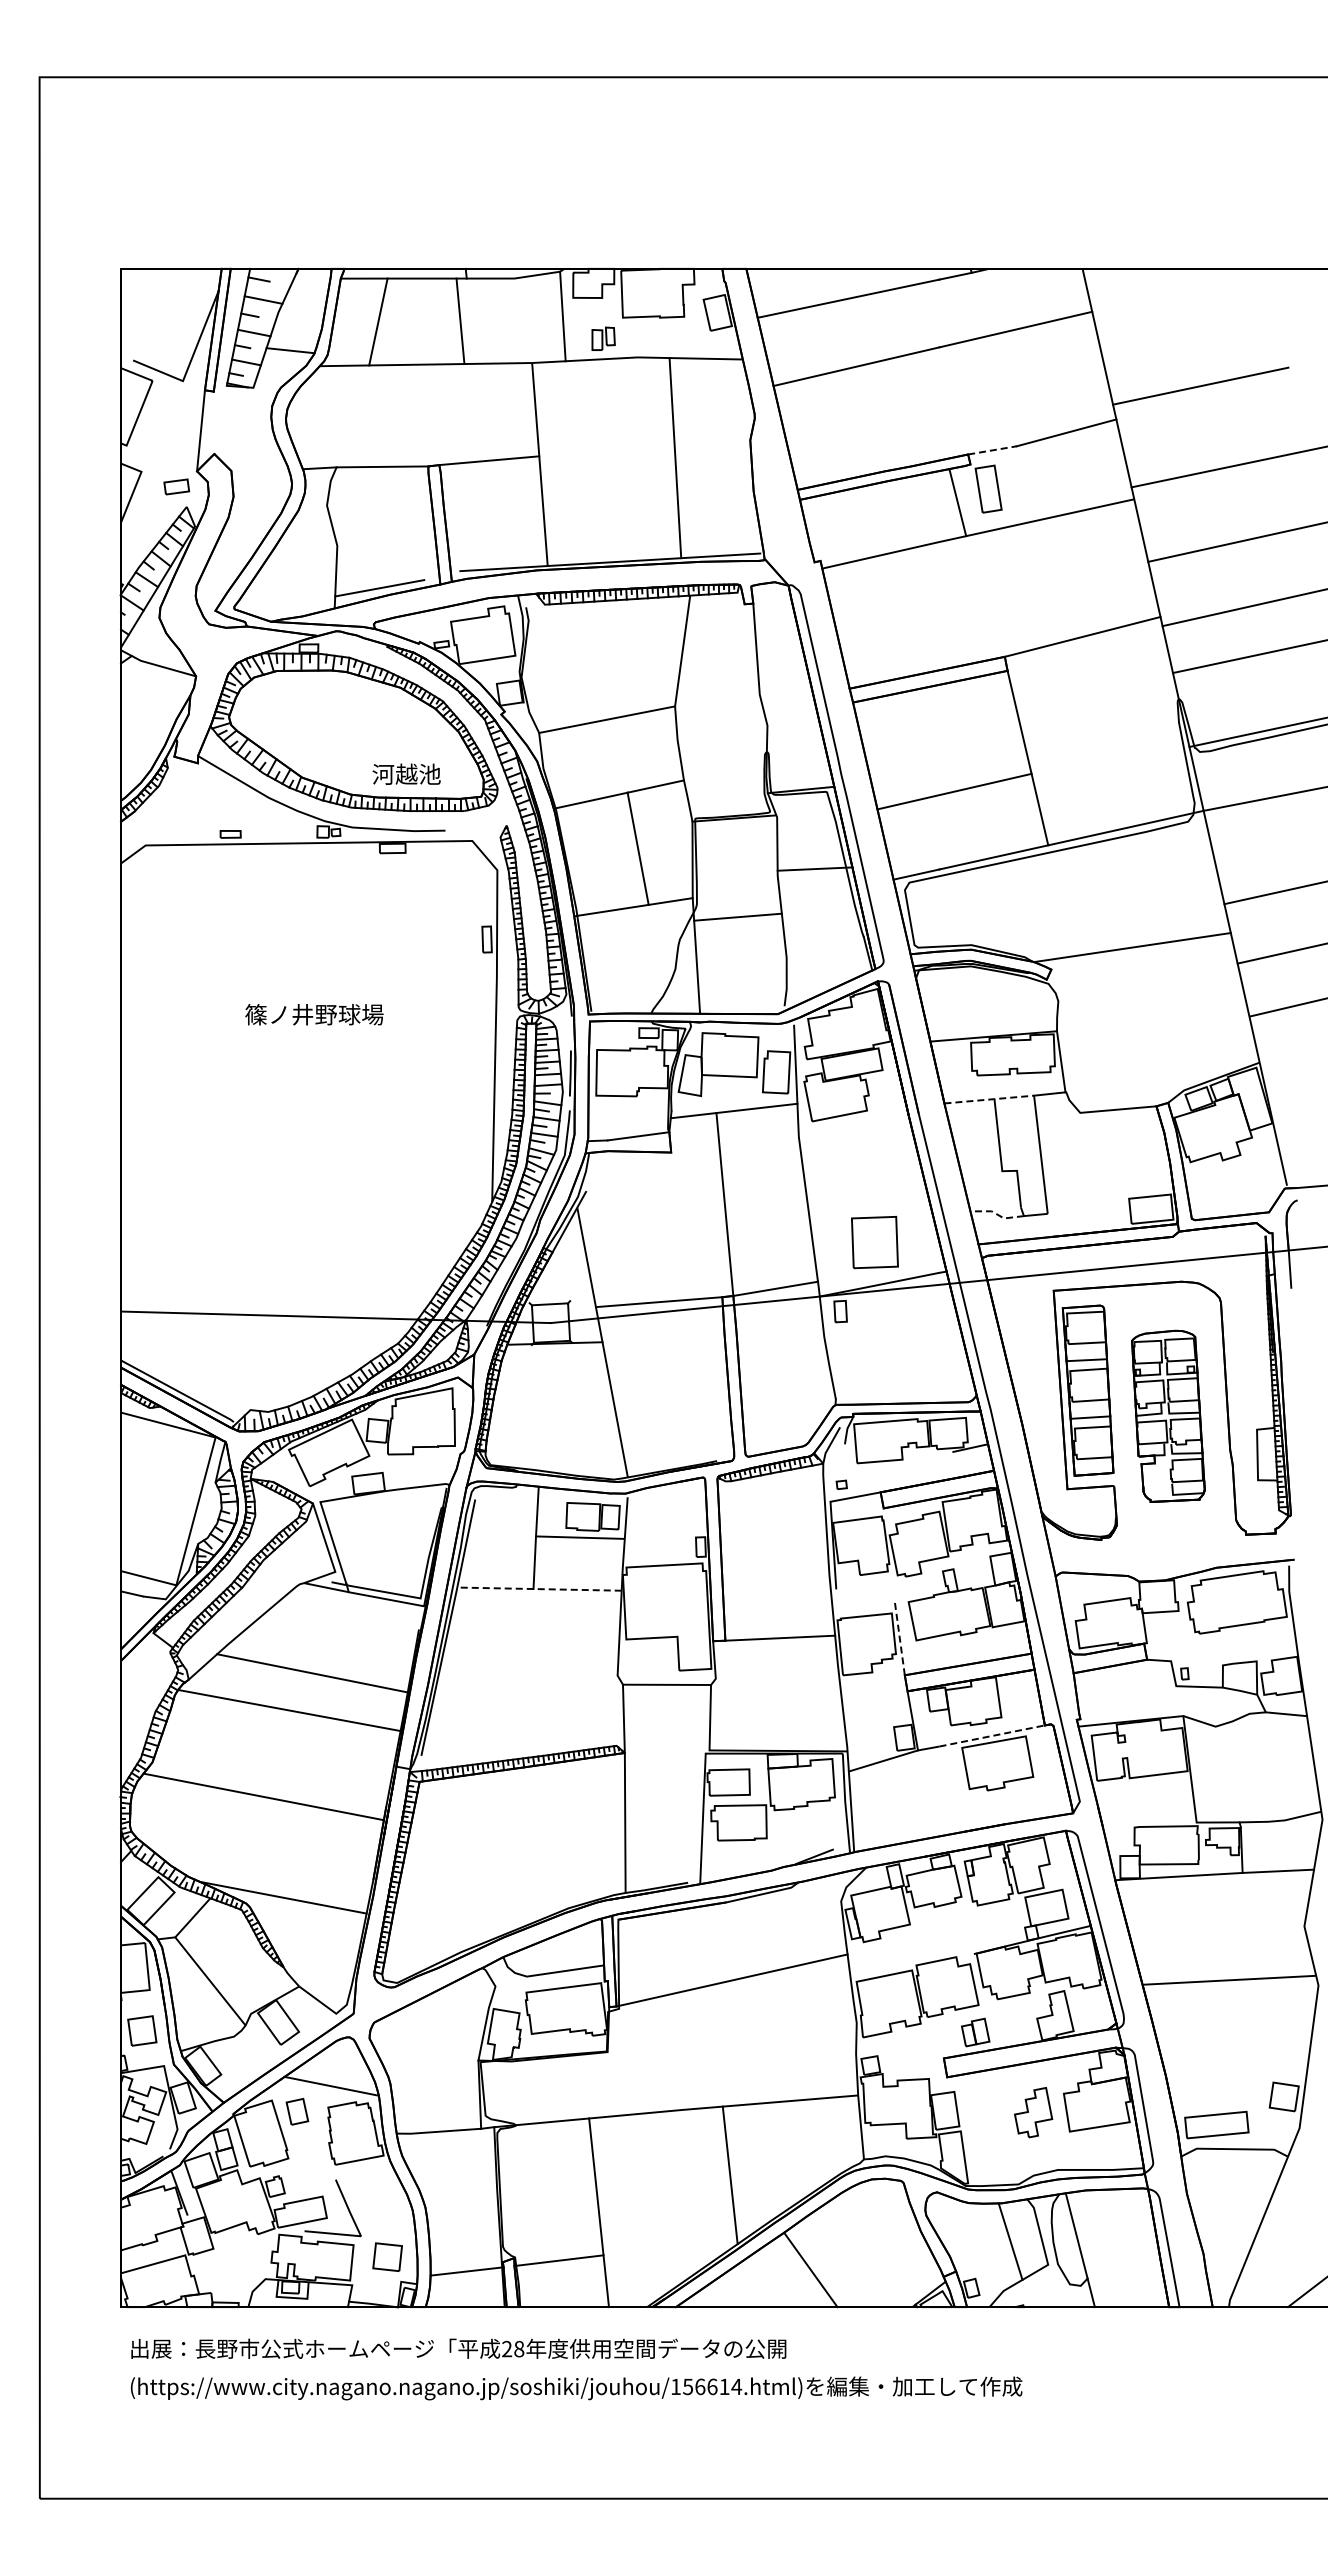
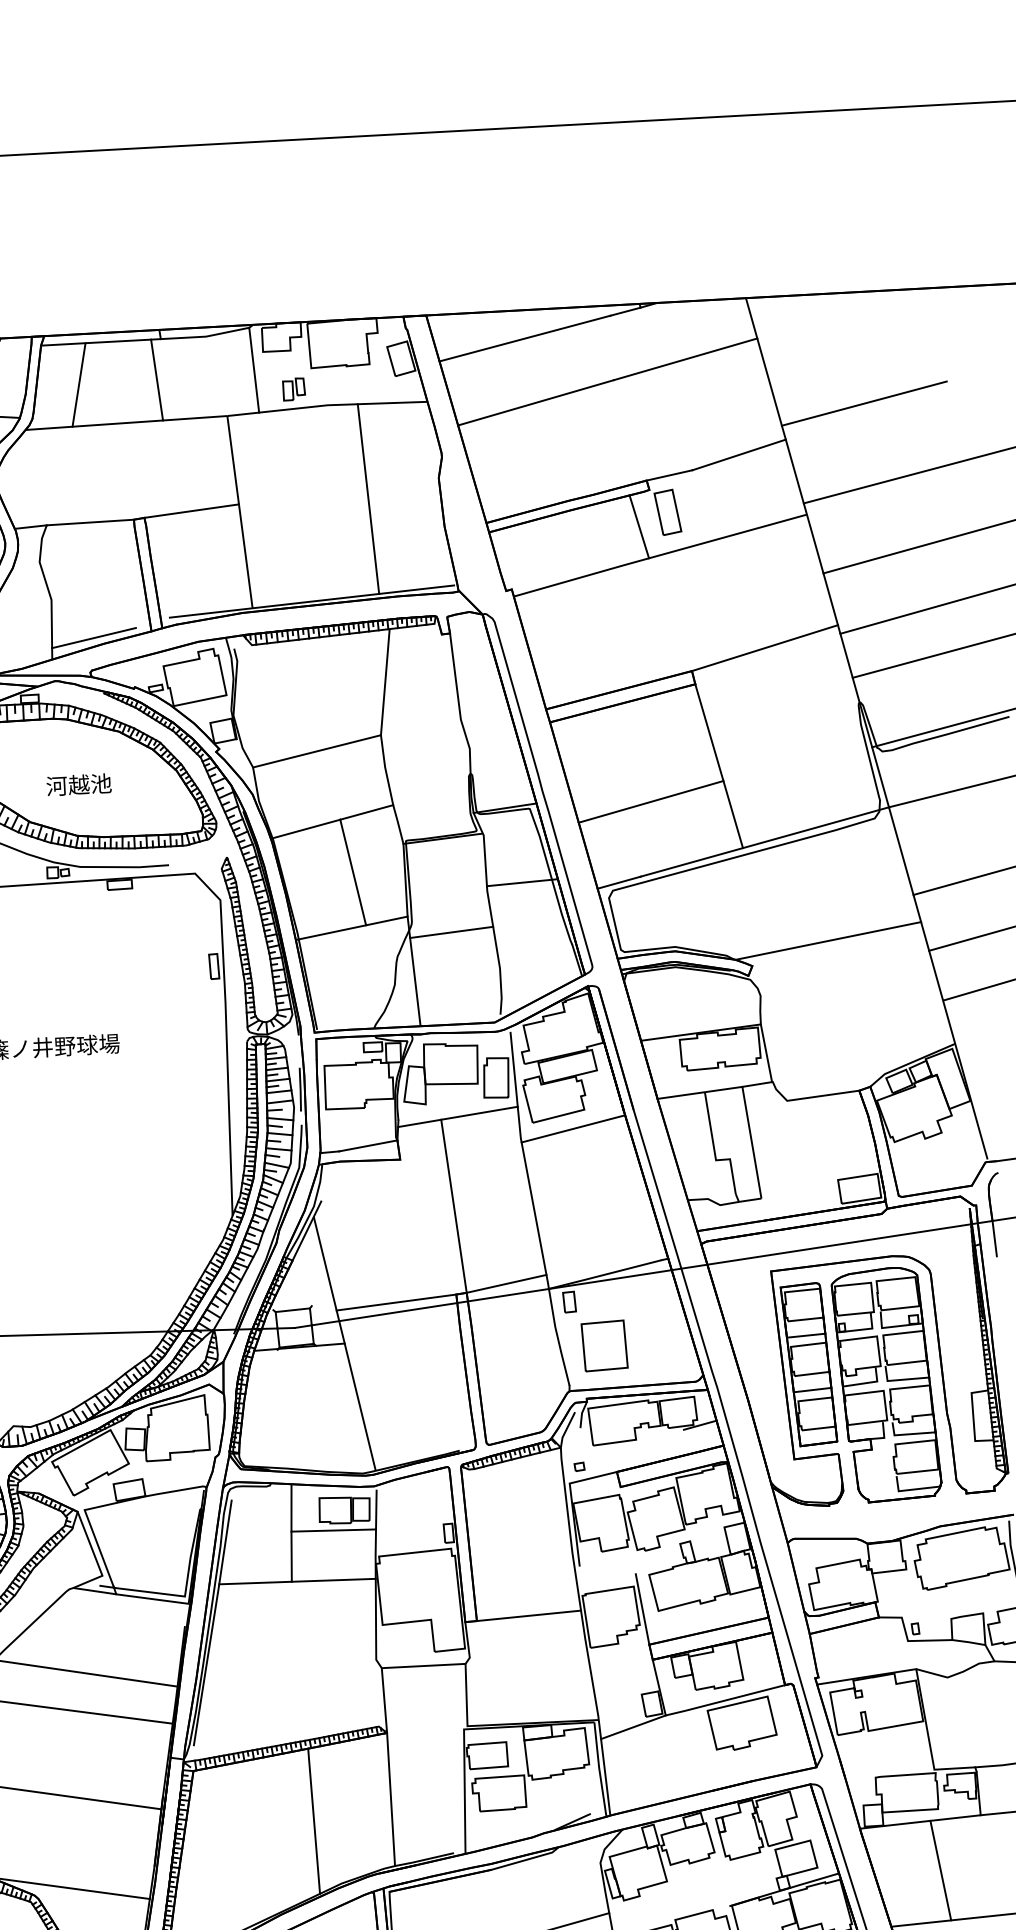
line: (992, 450) -> (669, 475), dashed -> solid
text: (406, 773) -> (78, 784), moved
line: (989, 1099) -> (700, 1092), dashed -> solid
line: (854, 1129) -> (573, 1128), added
line: (996, 1214) -> (712, 1201), dashed -> solid
part: (874, 1242) -> (604, 1345), moved
part: (1168, 1416) -> (886, 1385), size x1.43
line: (539, 1589) -> (297, 1581), dashed -> solid
line: (899, 1637) -> (642, 1609), dashed -> solid
line: (991, 1736) -> (734, 1698), dashed -> solid
line: (543, 1840) -> (314, 1820), added
line: (1197, 1928) -> (940, 1870), added

